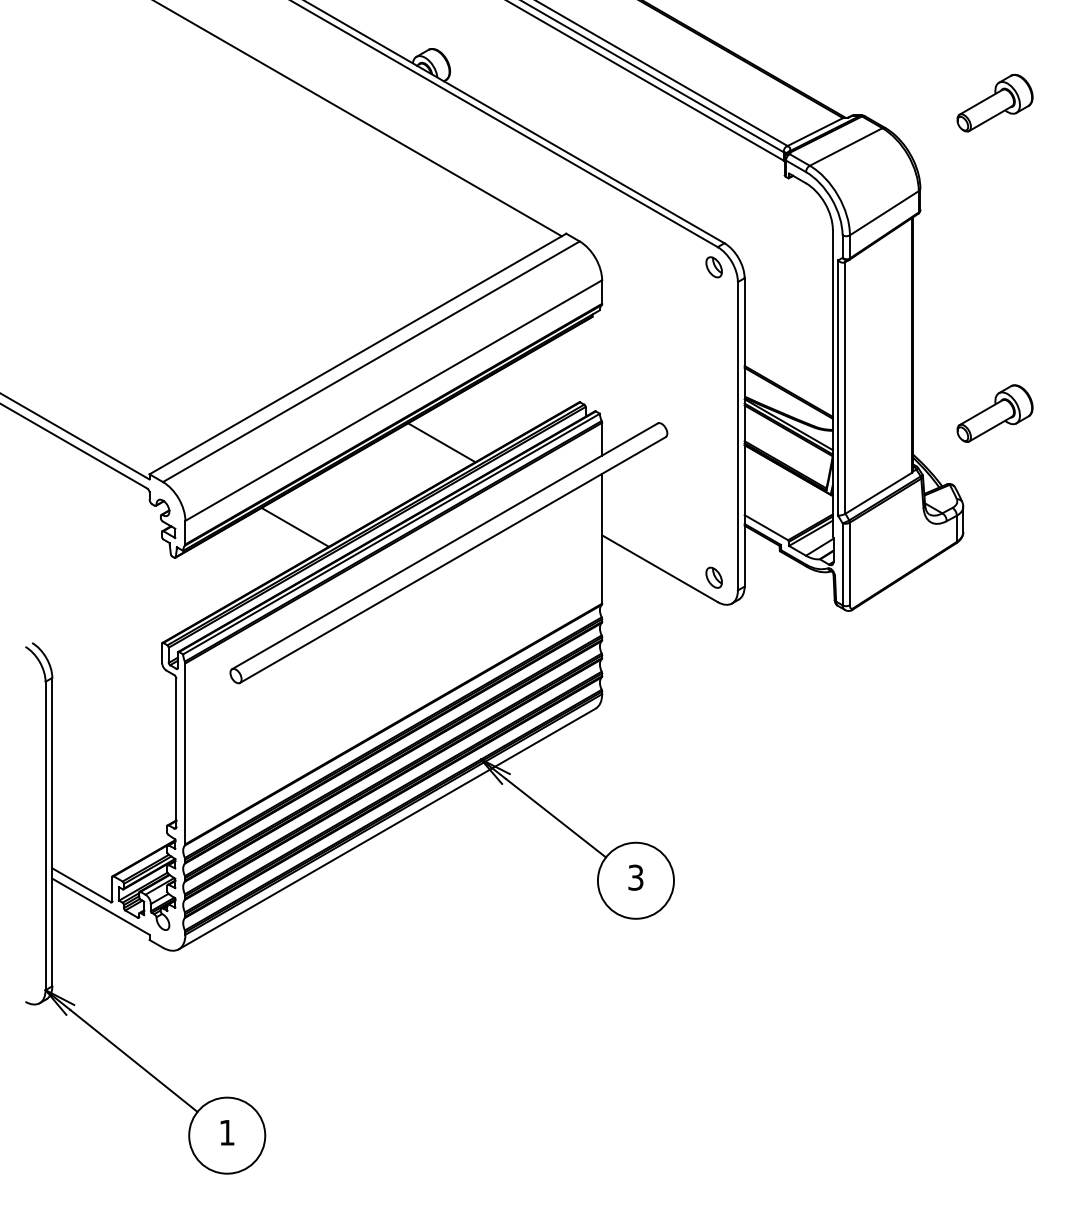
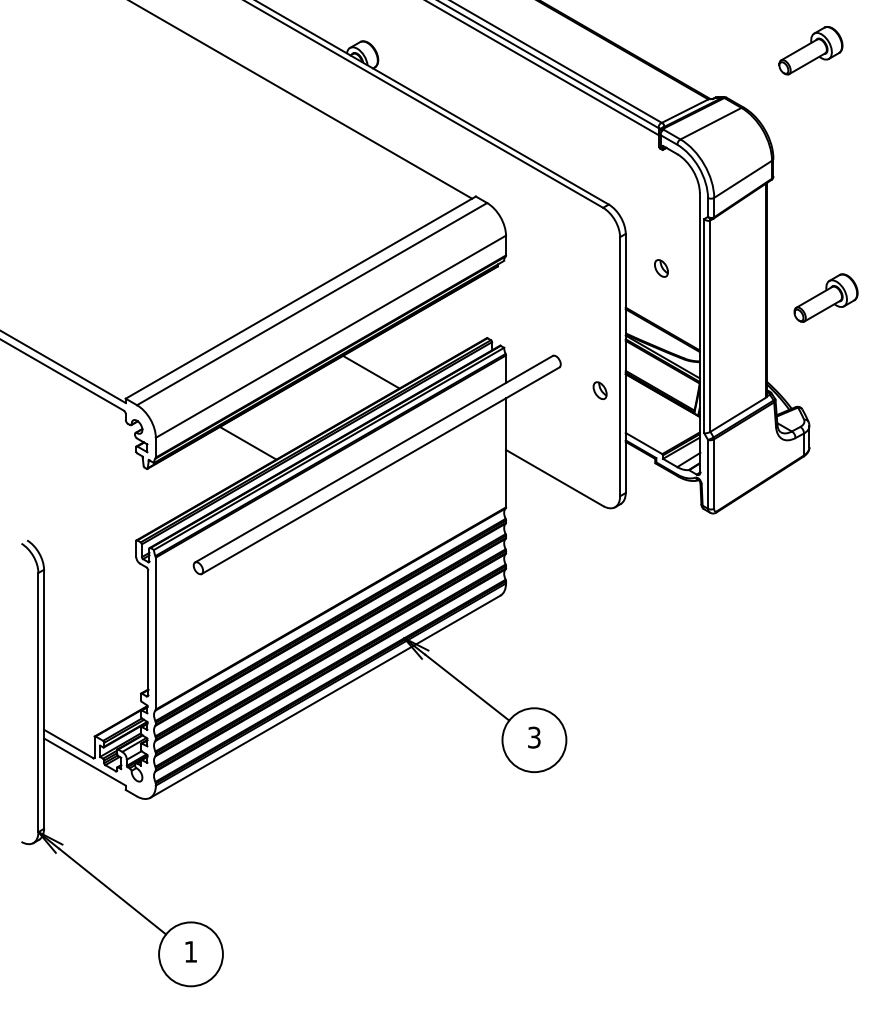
part: (994, 102) -> (810, 50), moved
part: (713, 267) -> (660, 268), moved
part: (994, 413) -> (825, 298), moved
part: (713, 577) -> (599, 390), moved

